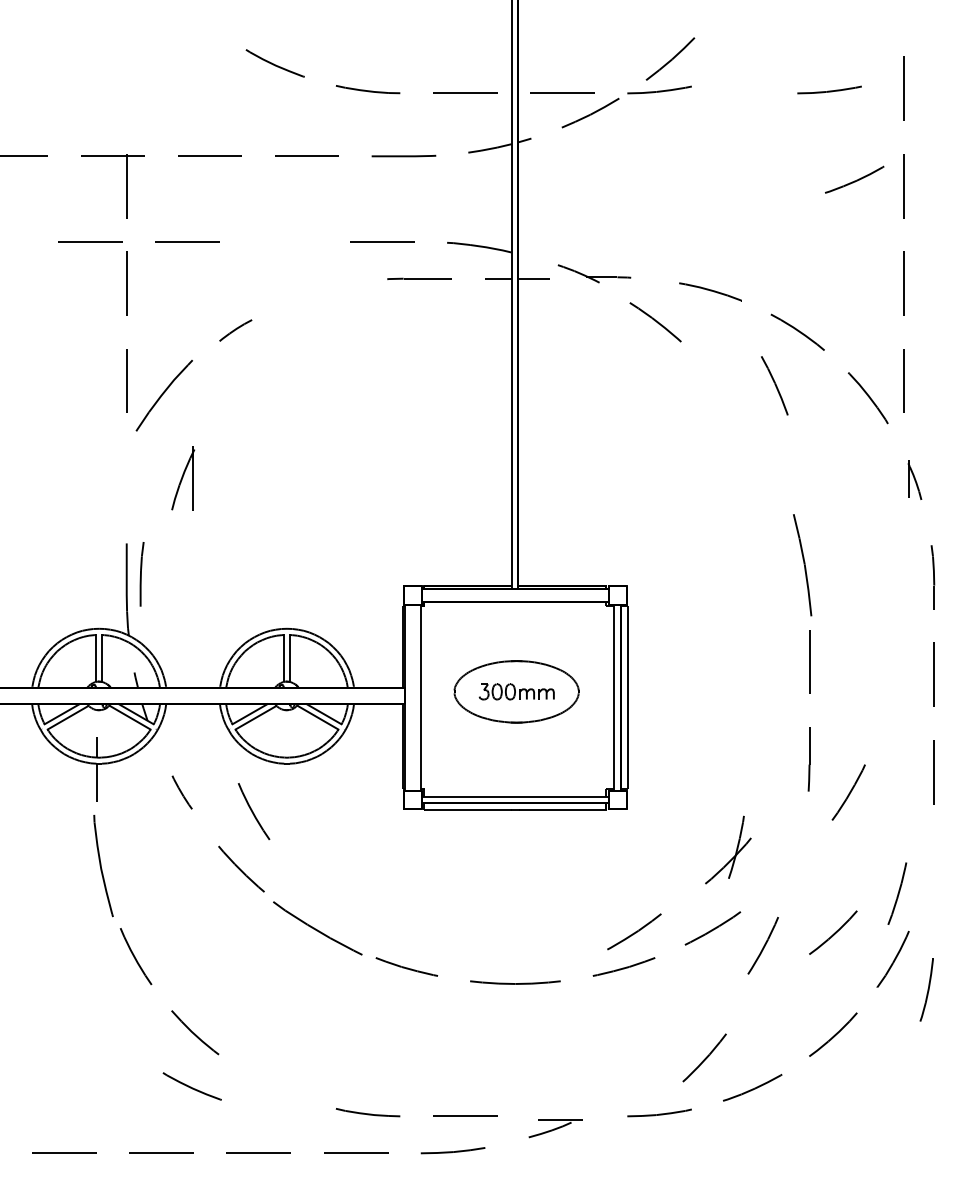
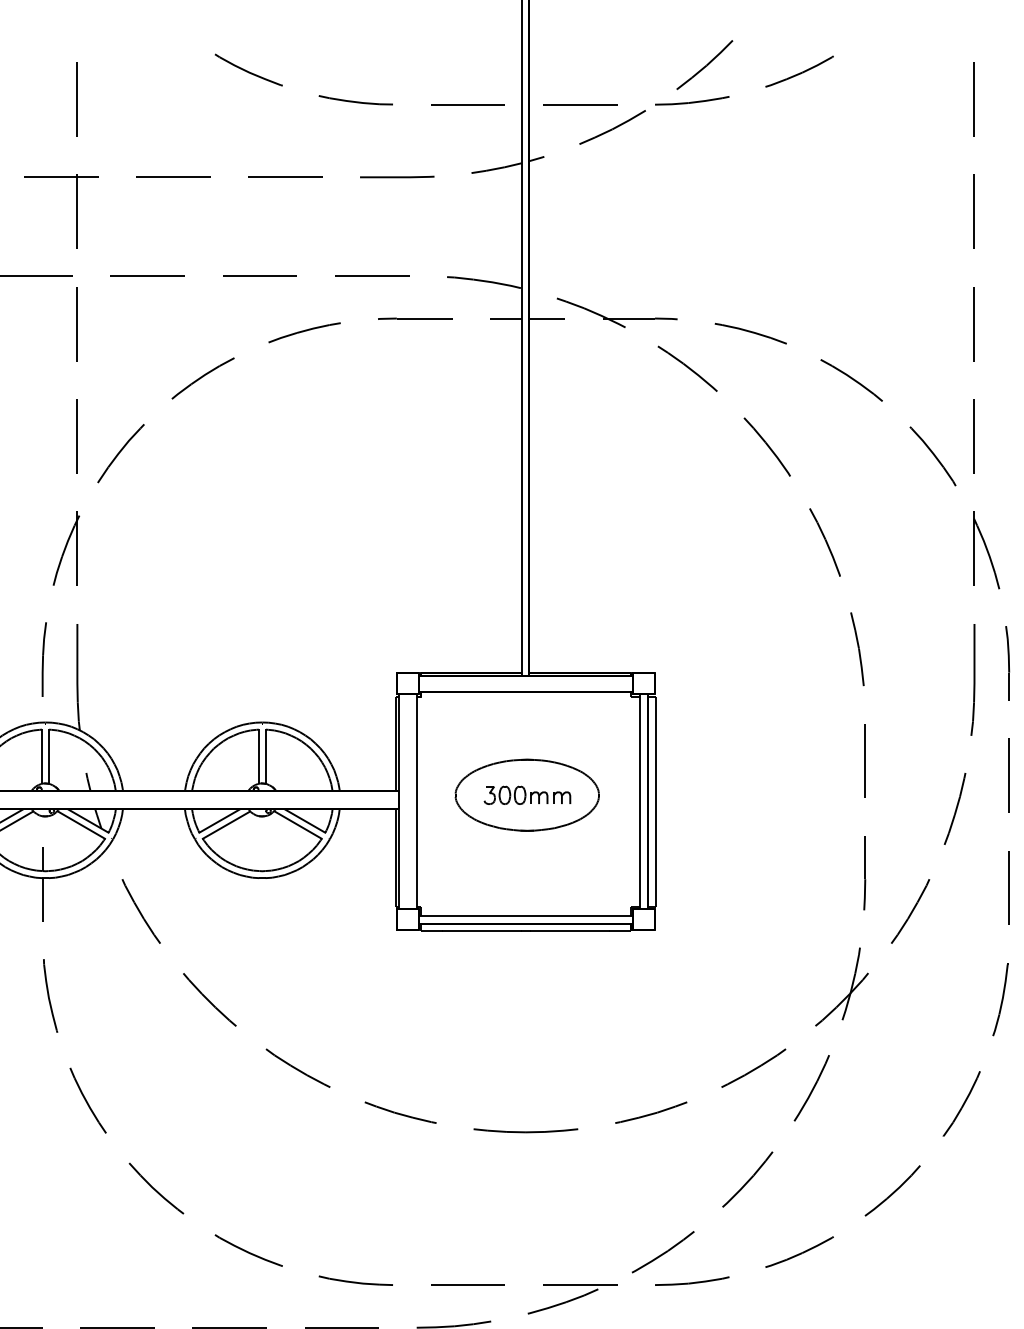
line: (126, 88) -> (77, 99), added
part: (829, 89) -> (888, 100), removed
part: (854, 179) -> (799, 71), moved
line: (284, 241) -> (259, 275), added
part: (594, 273) -> (617, 312), size x1.43
part: (323, 290) -> (304, 332), added
part: (235, 330) -> (202, 378), size x1.67
part: (774, 385) -> (824, 542), moved
part: (724, 389) -> (767, 446), added
part: (164, 395) -> (120, 453), size x0.71
part: (183, 478) -> (66, 549), moved
part: (914, 479) -> (986, 550), size x1.67
part: (802, 565) -> (857, 649), size x0.62
line: (141, 574) -> (43, 659), moved
part: (902, 591) -> (972, 679), added
part: (182, 792) -> (141, 911), size x1.67
part: (253, 811) -> (223, 933), removed
part: (735, 851) -> (850, 988), moved
part: (103, 865) -> (50, 995), size x0.62
part: (897, 893) -> (955, 808), moved
part: (318, 928) -> (298, 1068), size x0.62
part: (634, 931) -> (663, 1251), moved
part: (833, 932) -> (892, 1072), removed
part: (926, 989) -> (1000, 999), moved
part: (704, 1057) -> (747, 1179), moved
part: (191, 1086) -> (247, 1250), moved
part: (555, 1128) -> (572, 1299), size x1.43

